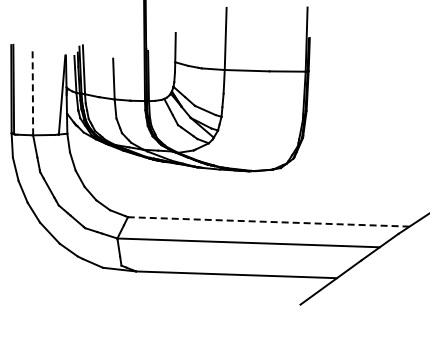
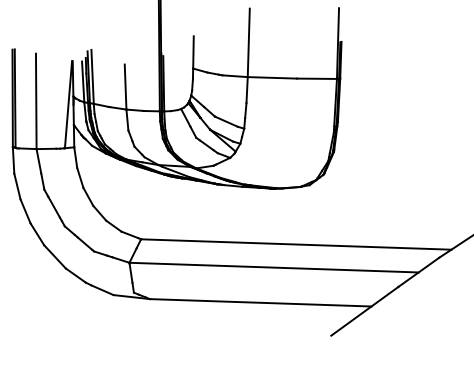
line: (32, 91) -> (35, 100), dashed -> solid
line: (268, 221) -> (295, 244), dashed -> solid

